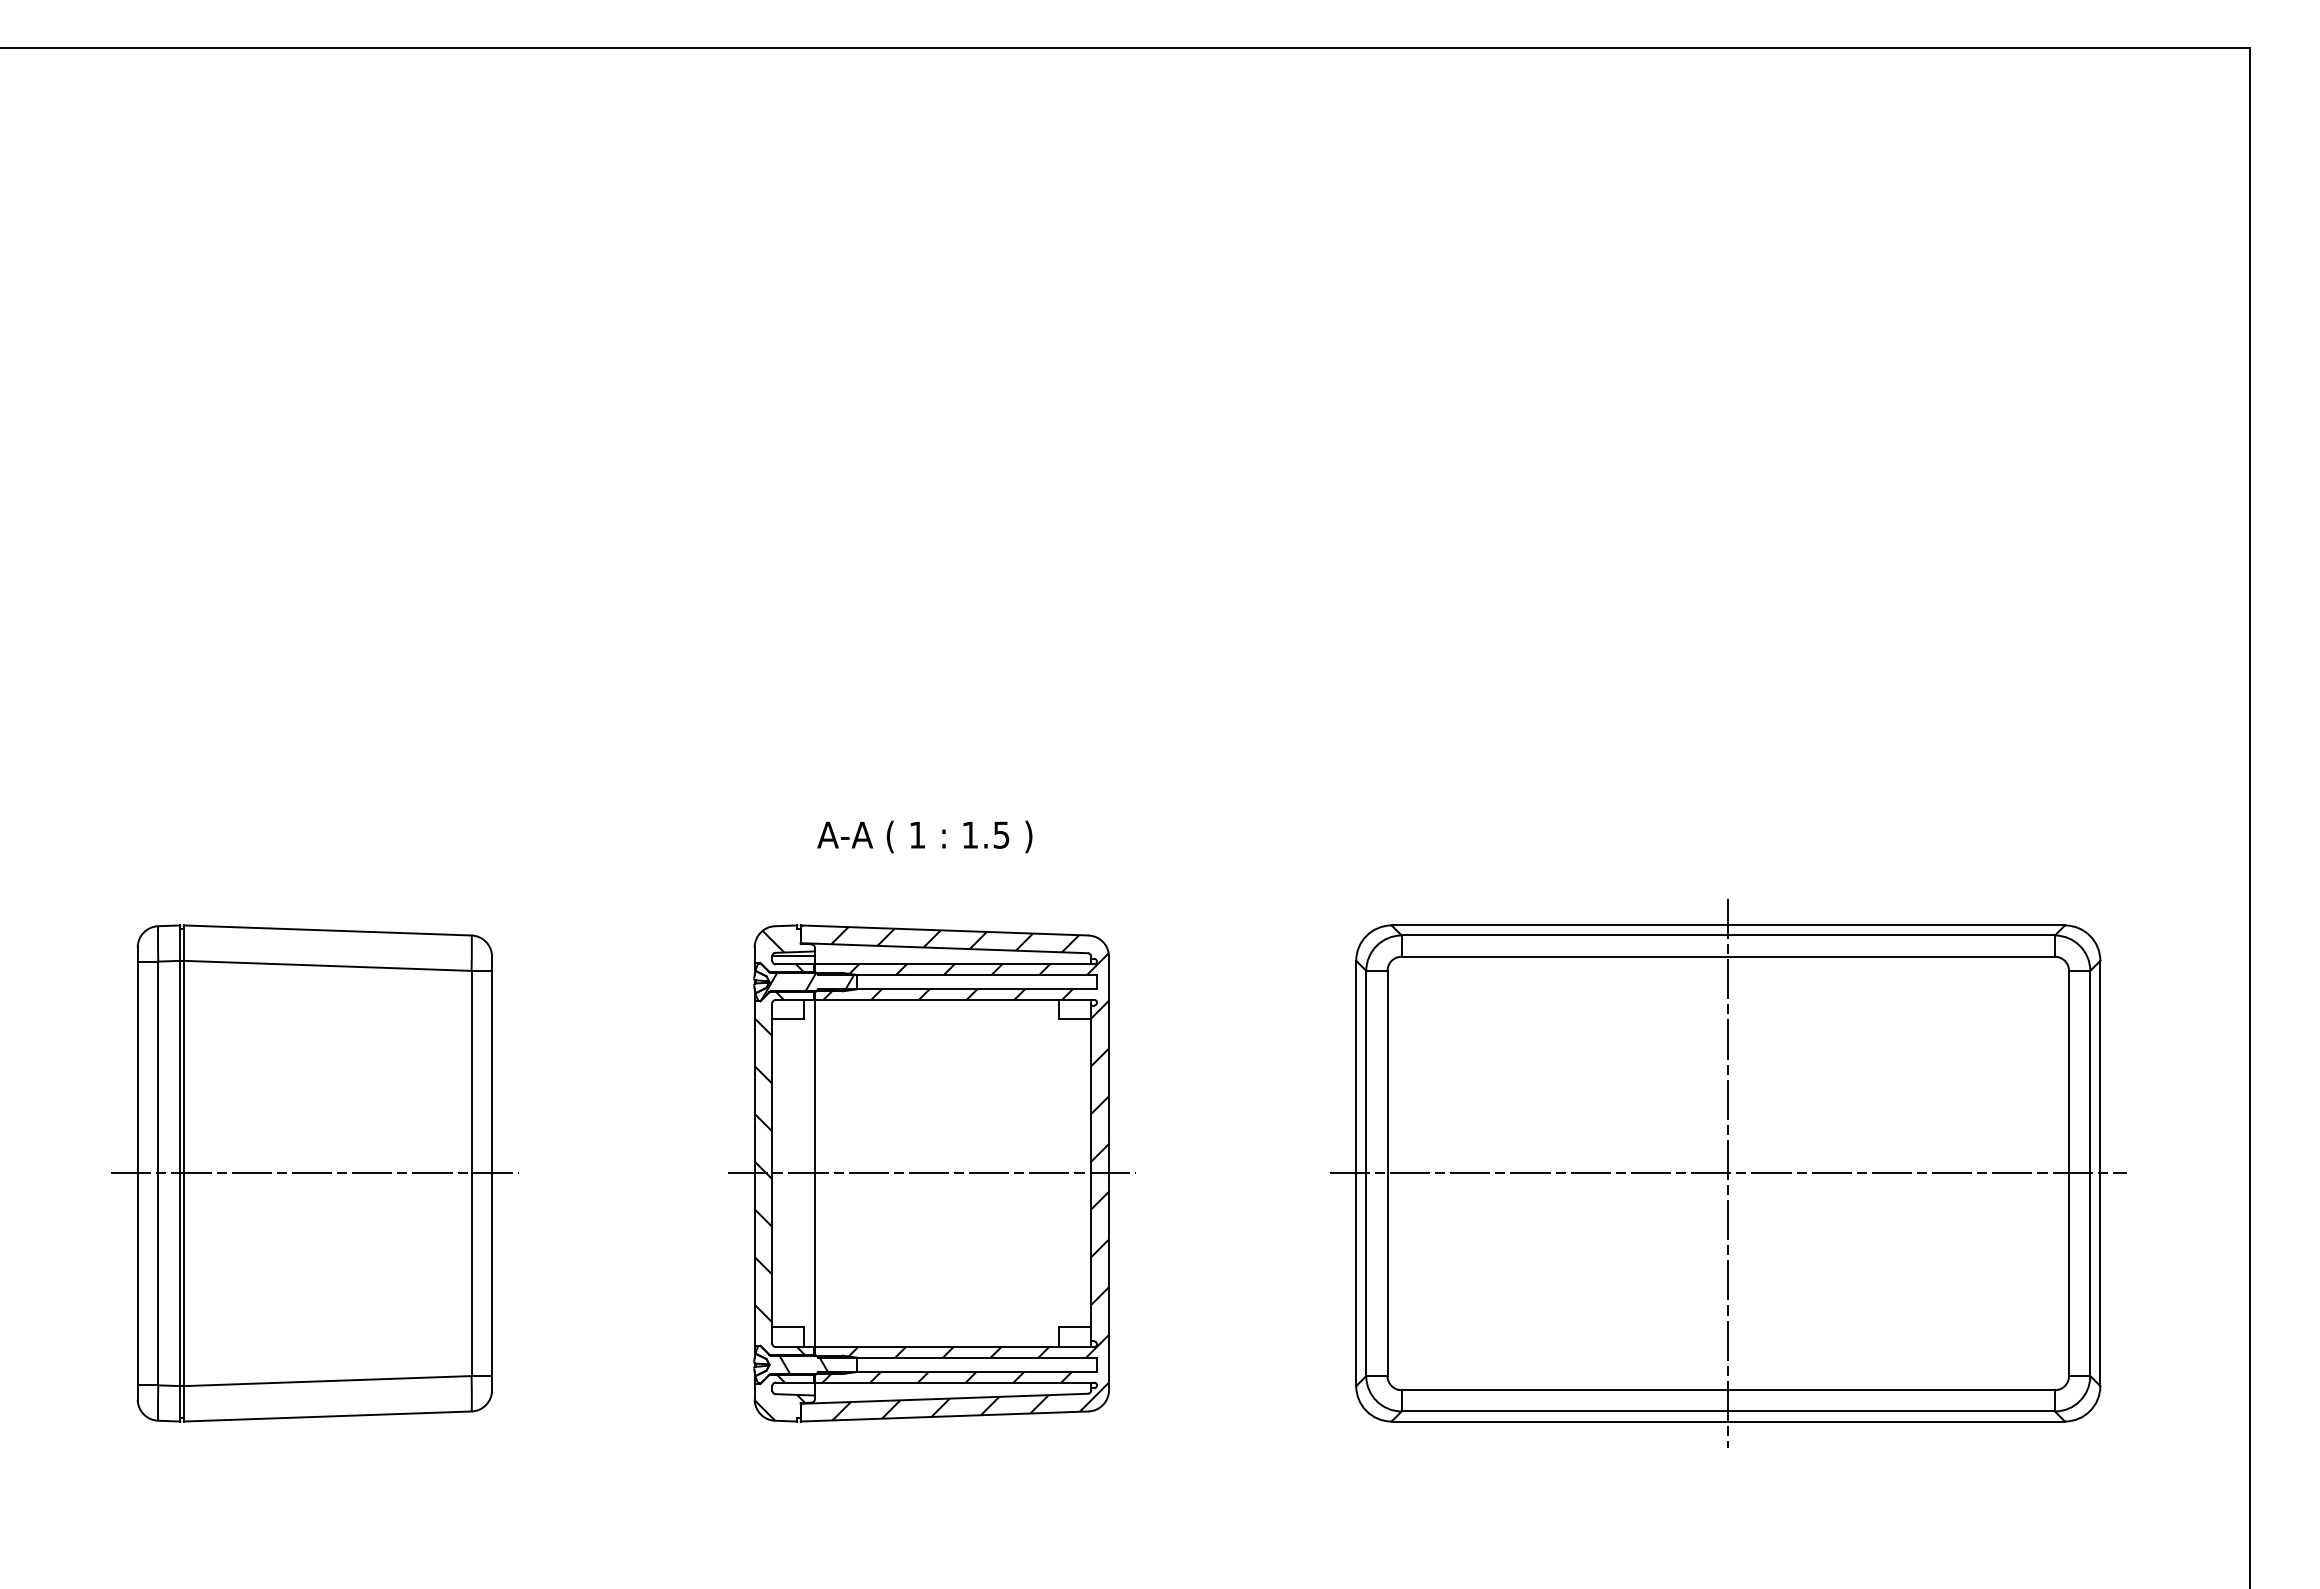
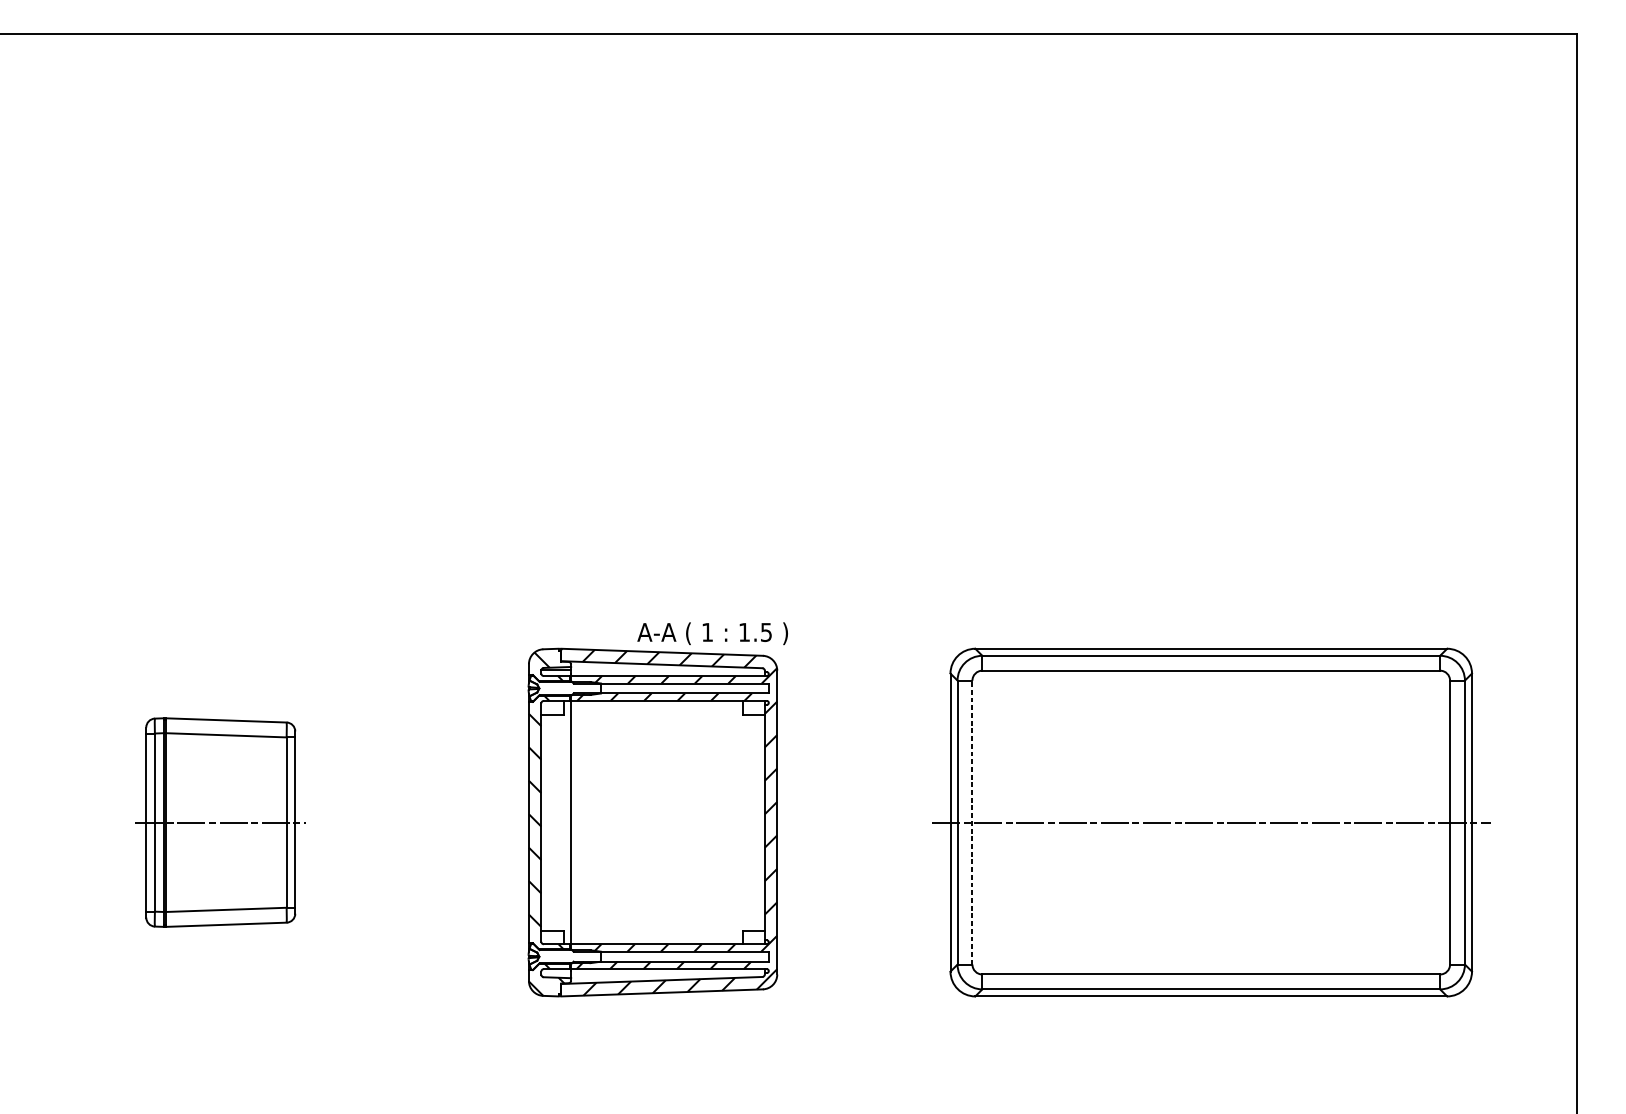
text: (924, 836) -> (712, 633), moved
hatch: (807, 986) -> (565, 691), removed
part: (314, 1173) -> (220, 822), size x0.6
line: (931, 1173) -> (652, 822), removed
line: (1387, 1173) -> (972, 822), solid -> dashed
line: (1728, 1173) -> (1211, 822), removed
hatch: (804, 1364) -> (563, 956), removed

